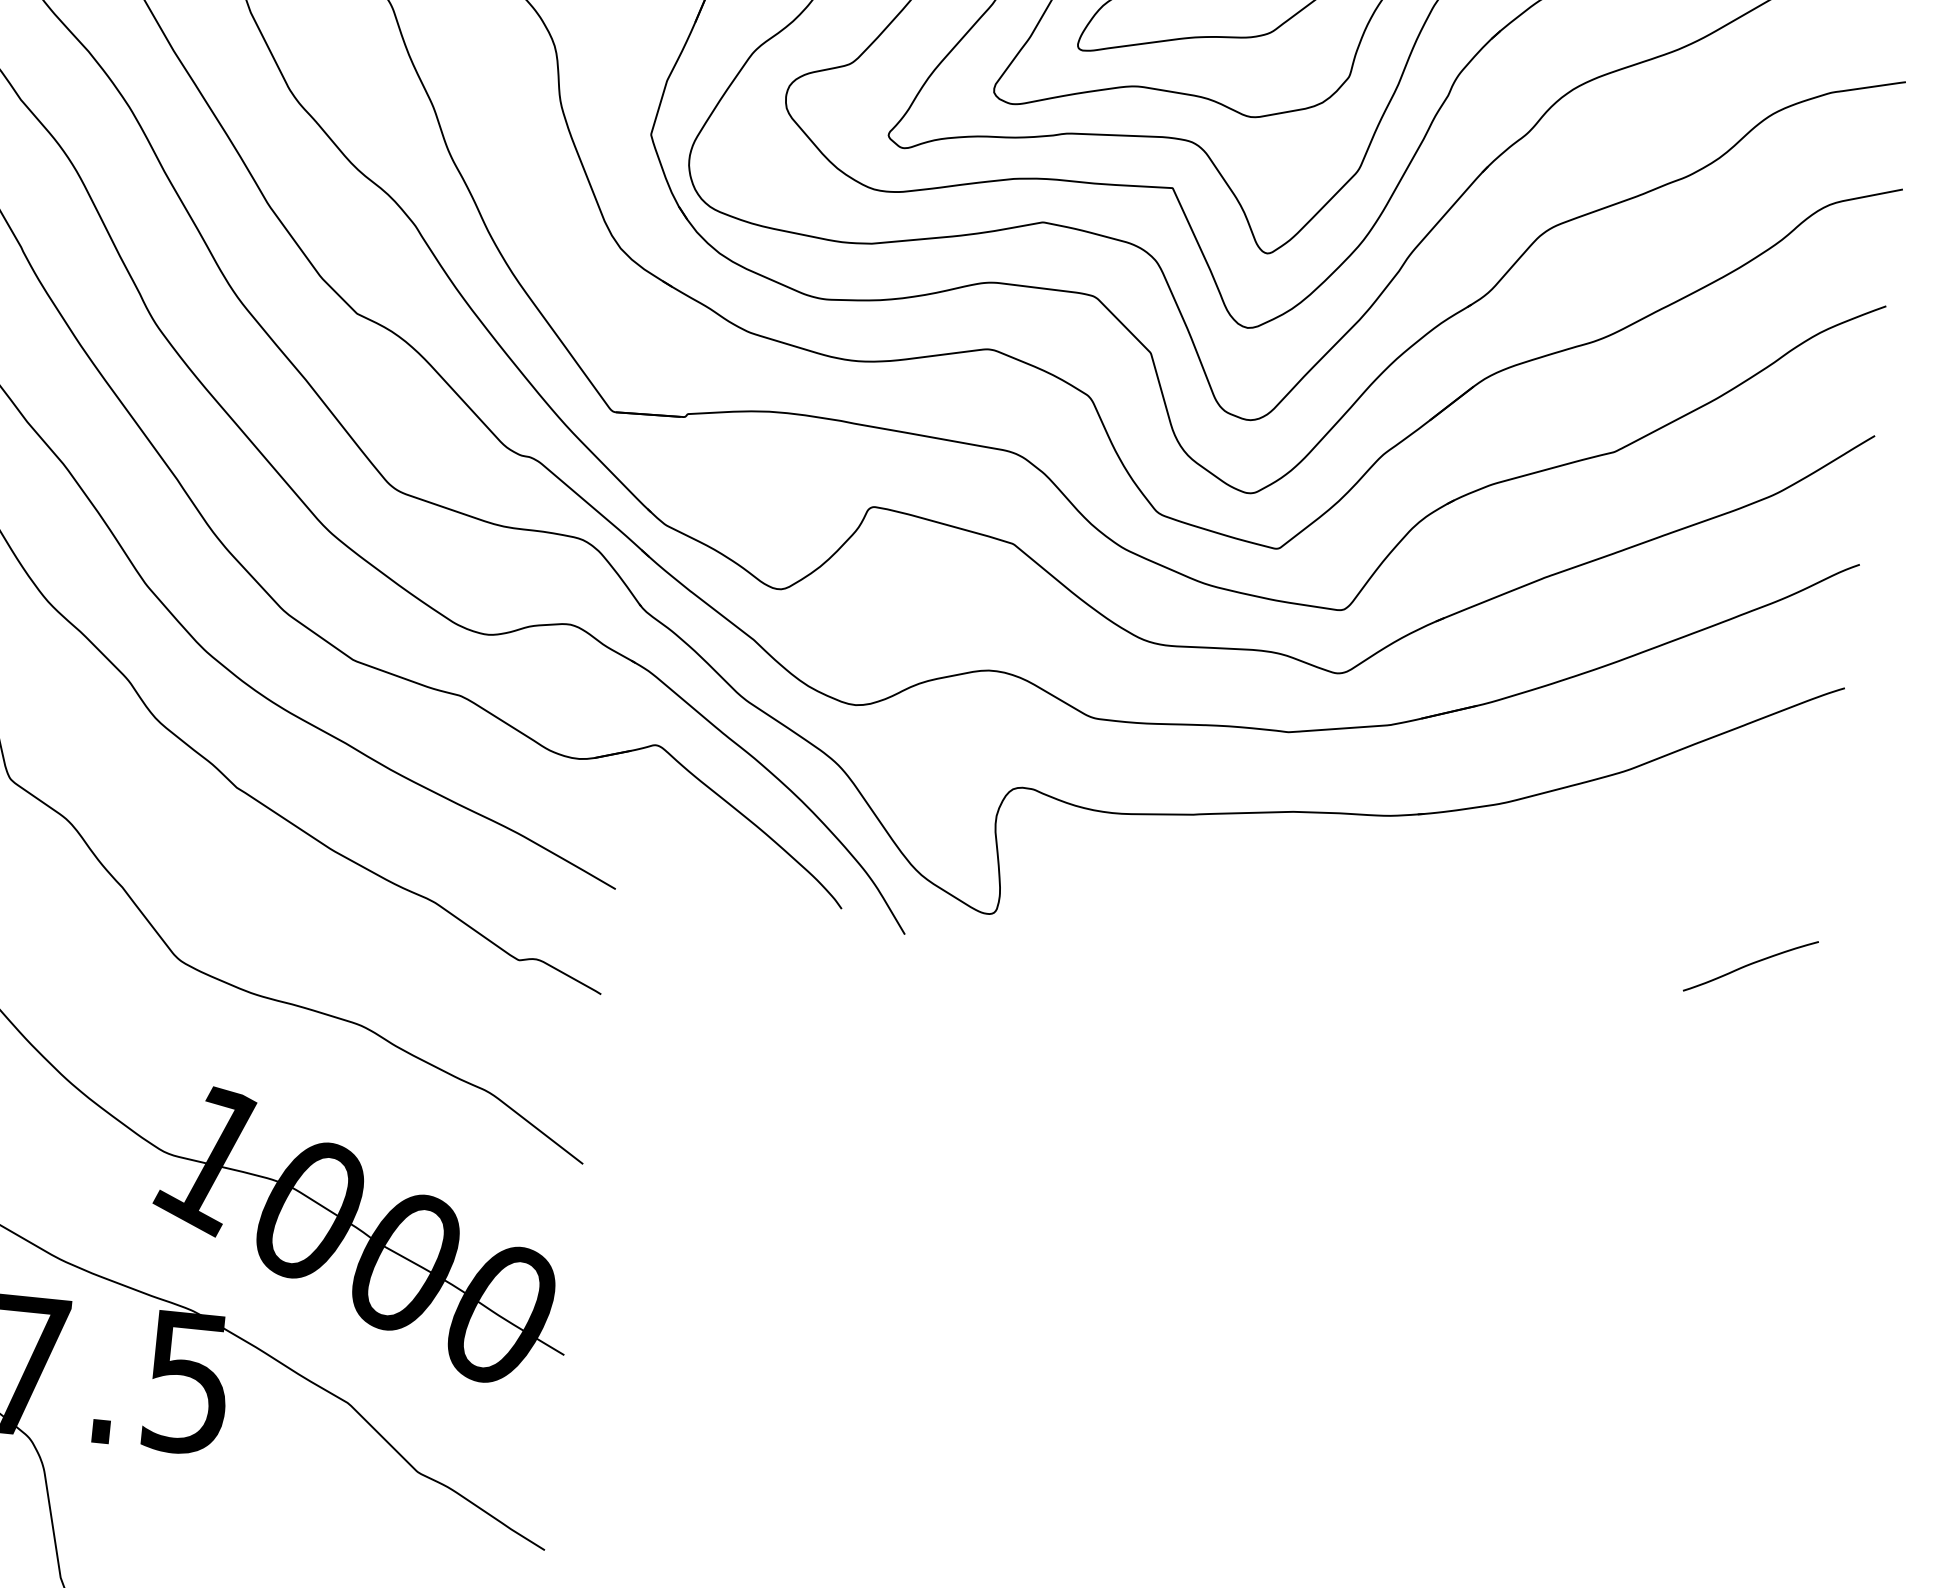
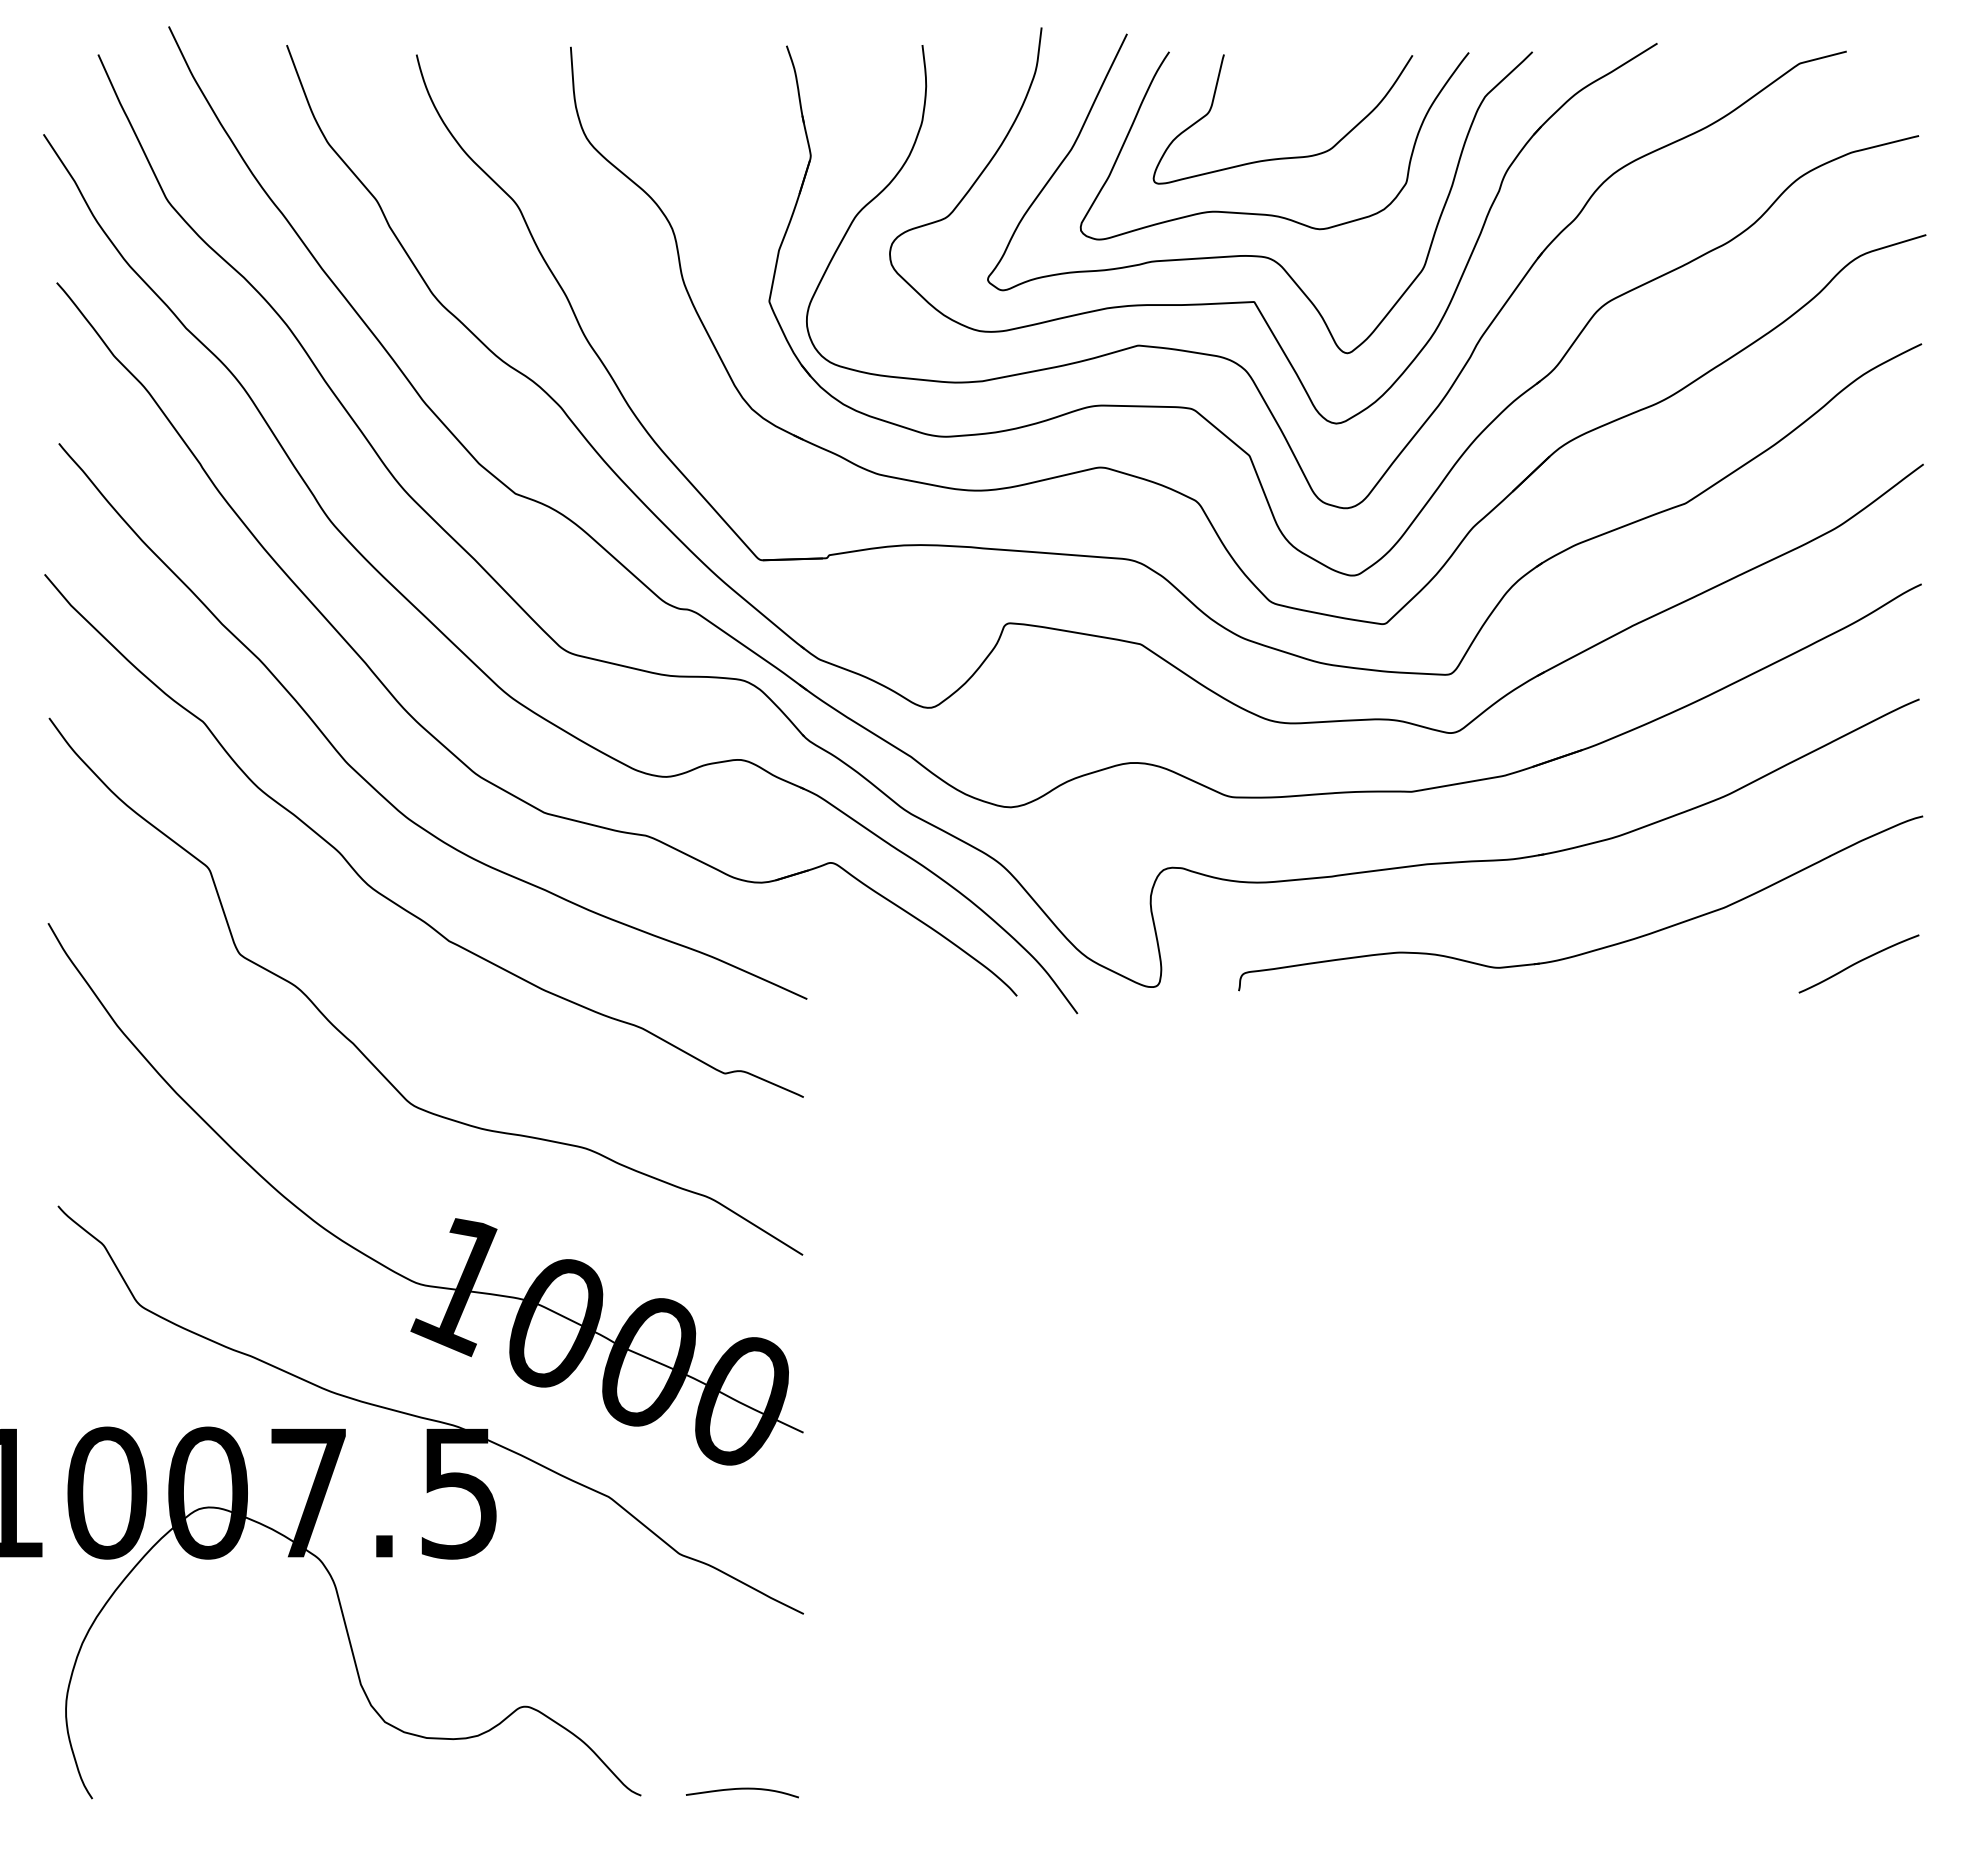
part: (1466, 921) -> (1593, 949), added

